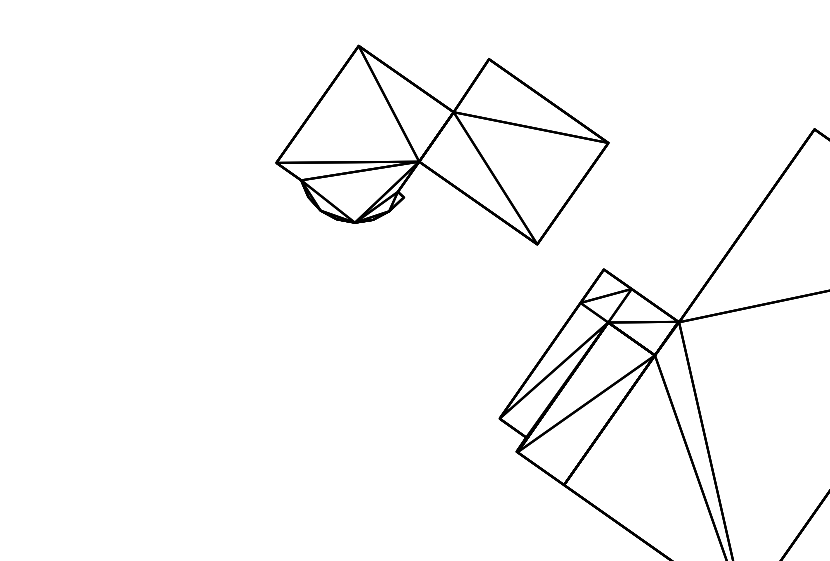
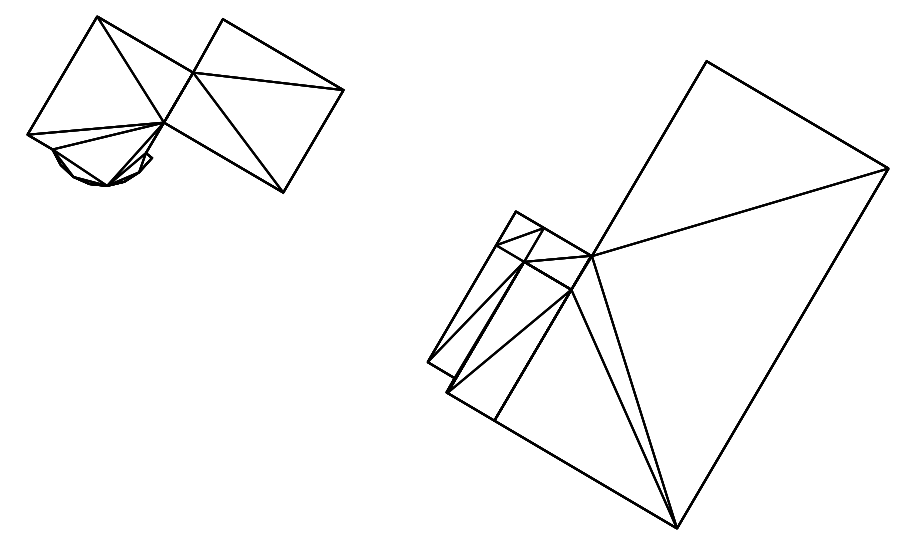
part: (443, 144) -> (185, 104), moved

